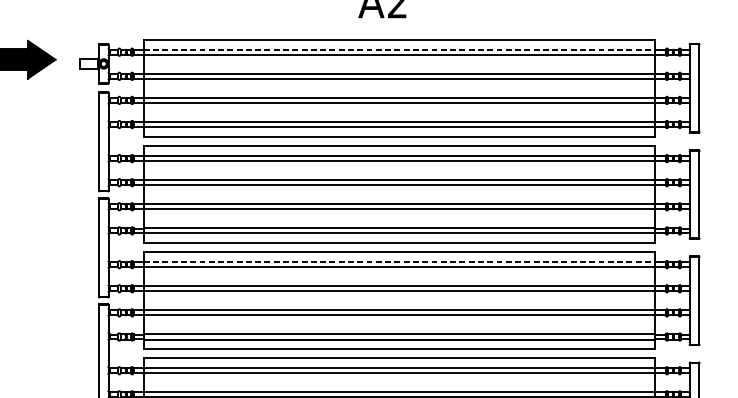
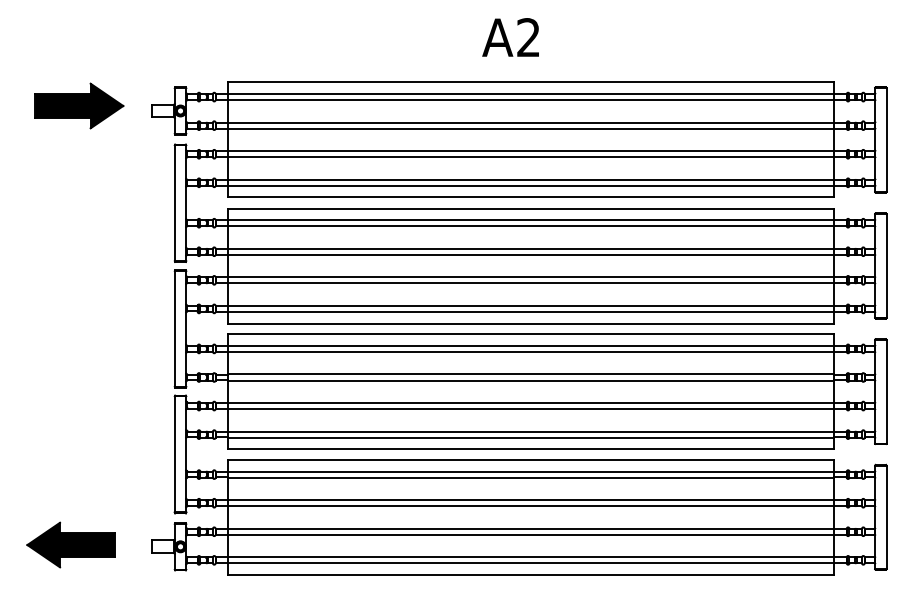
line: (399, 50) -> (531, 94), dashed -> solid
line: (399, 261) -> (531, 345), dashed -> solid

